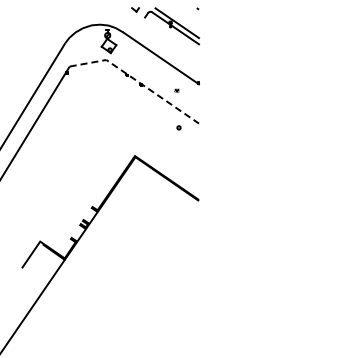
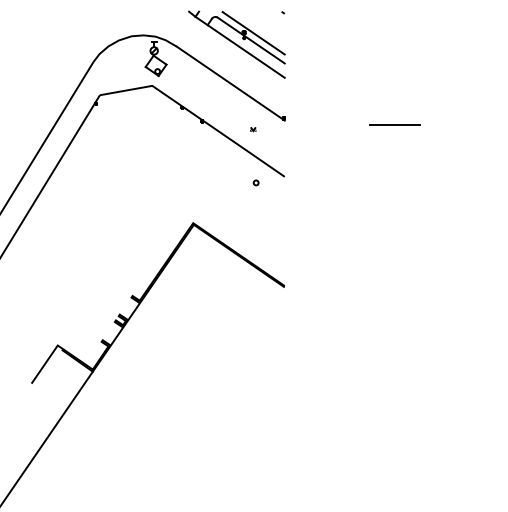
line: (167, 32) -> (239, 46), added
line: (137, 81) -> (196, 116), dashed -> solid
line: (275, 87) -> (394, 125), added

